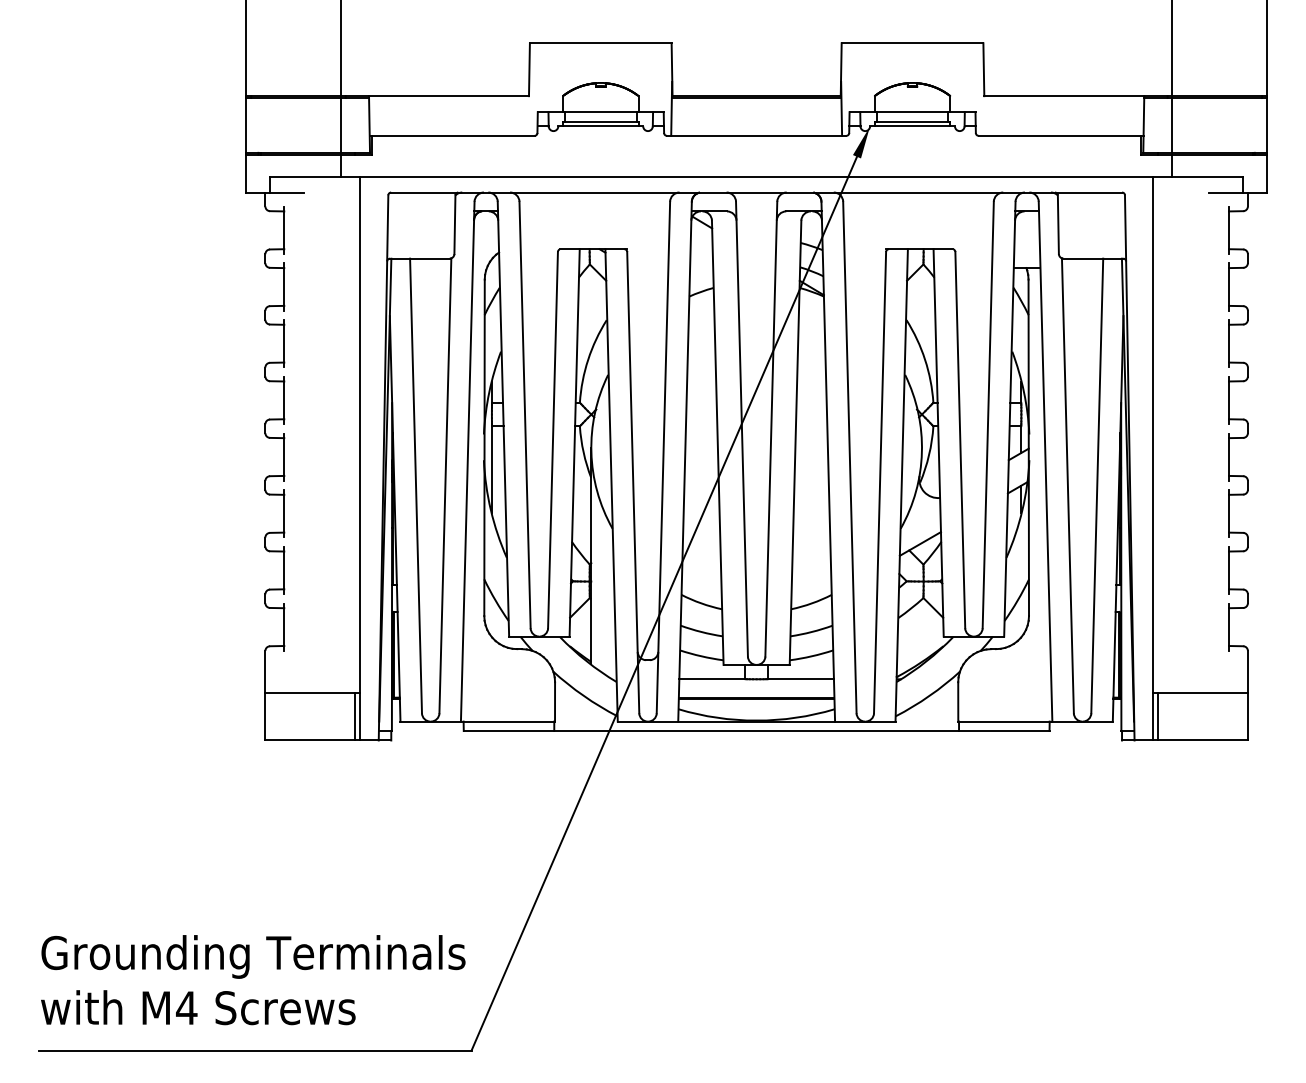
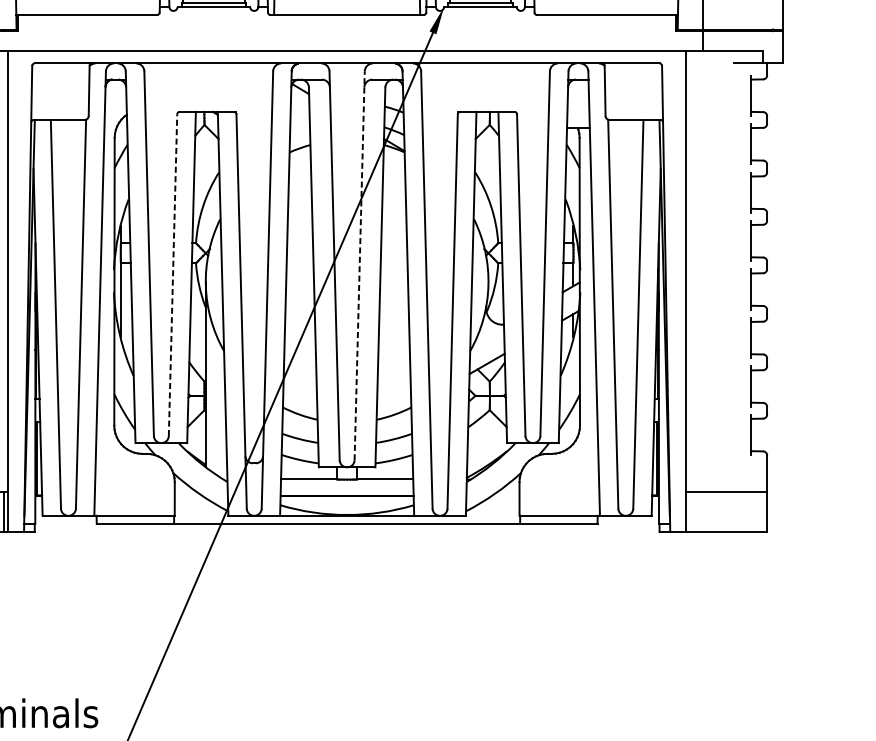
line: (771, 429) -> (359, 266), solid -> dashed
line: (553, 439) -> (173, 274), solid -> dashed
line: (1158, 716) -> (690, 511), removed

